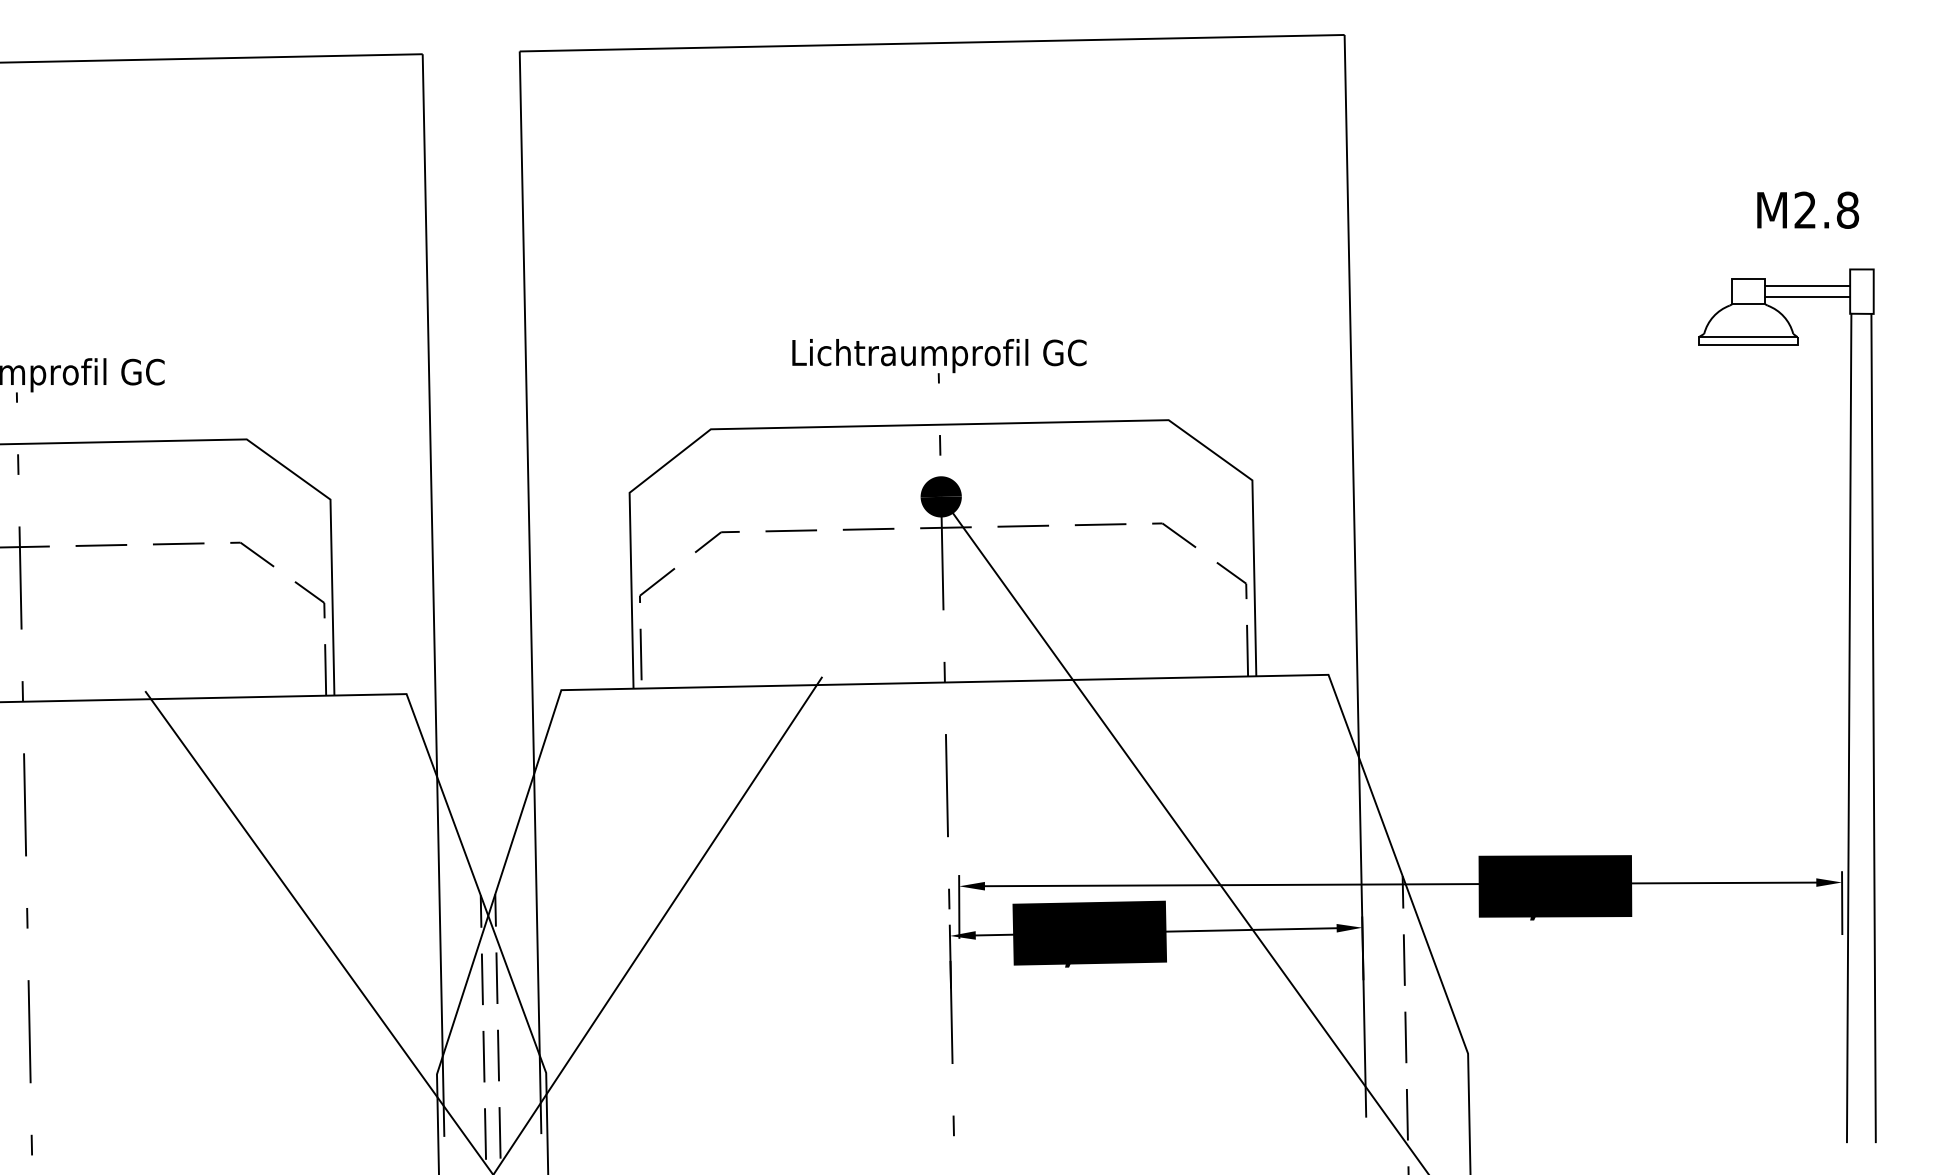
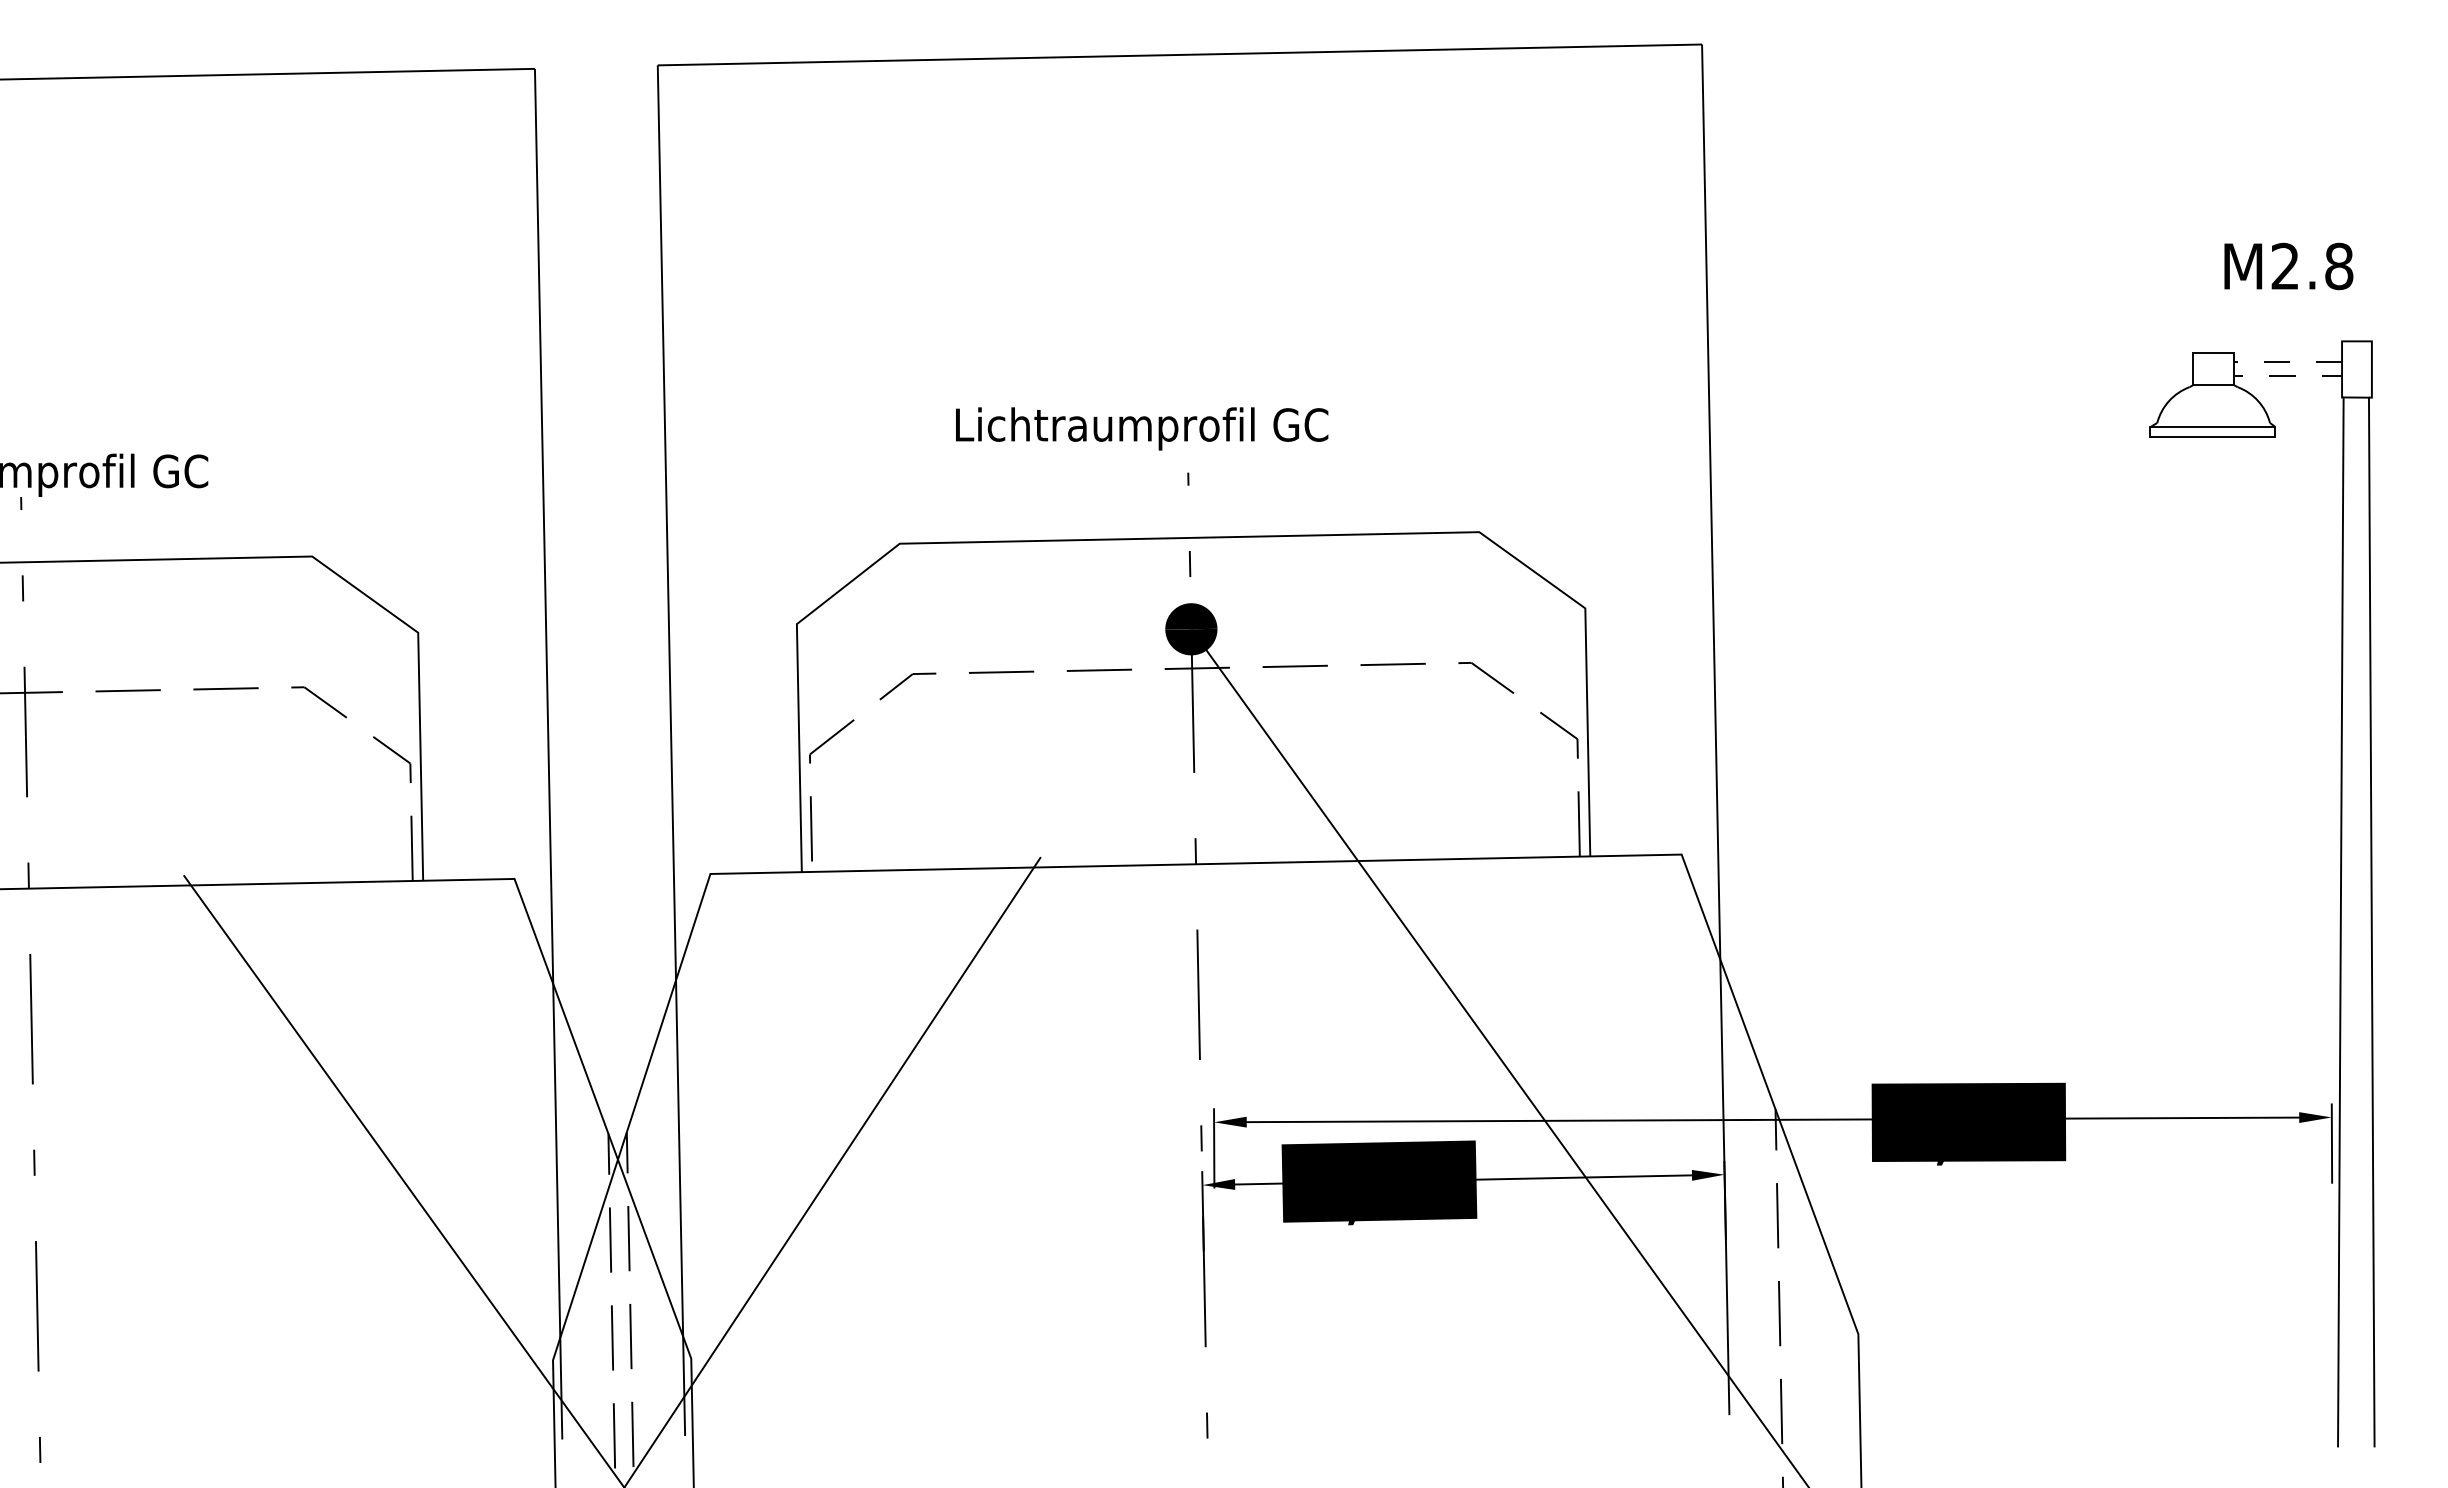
line: (1765, 290) -> (2234, 368), solid -> dashed
text: (939, 355) -> (1142, 428), moved

